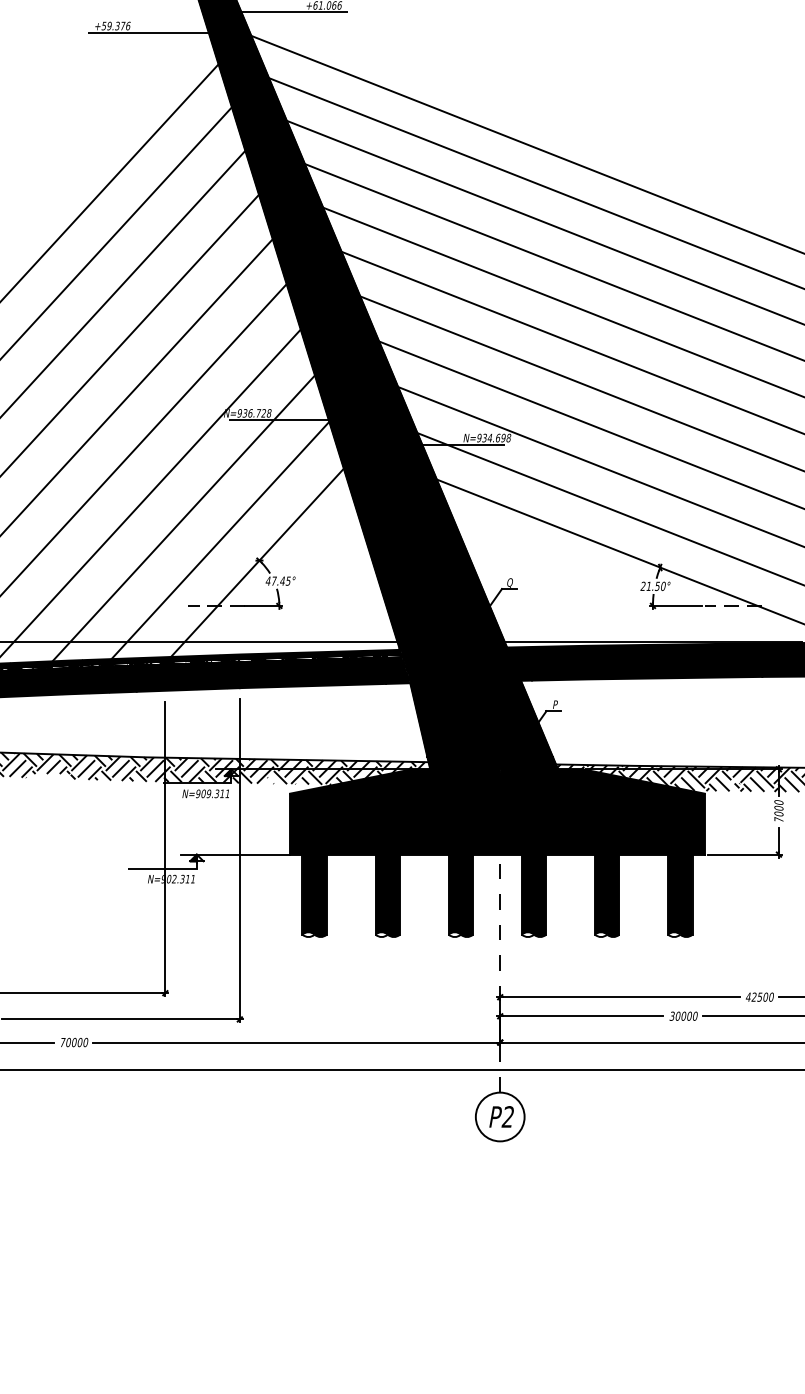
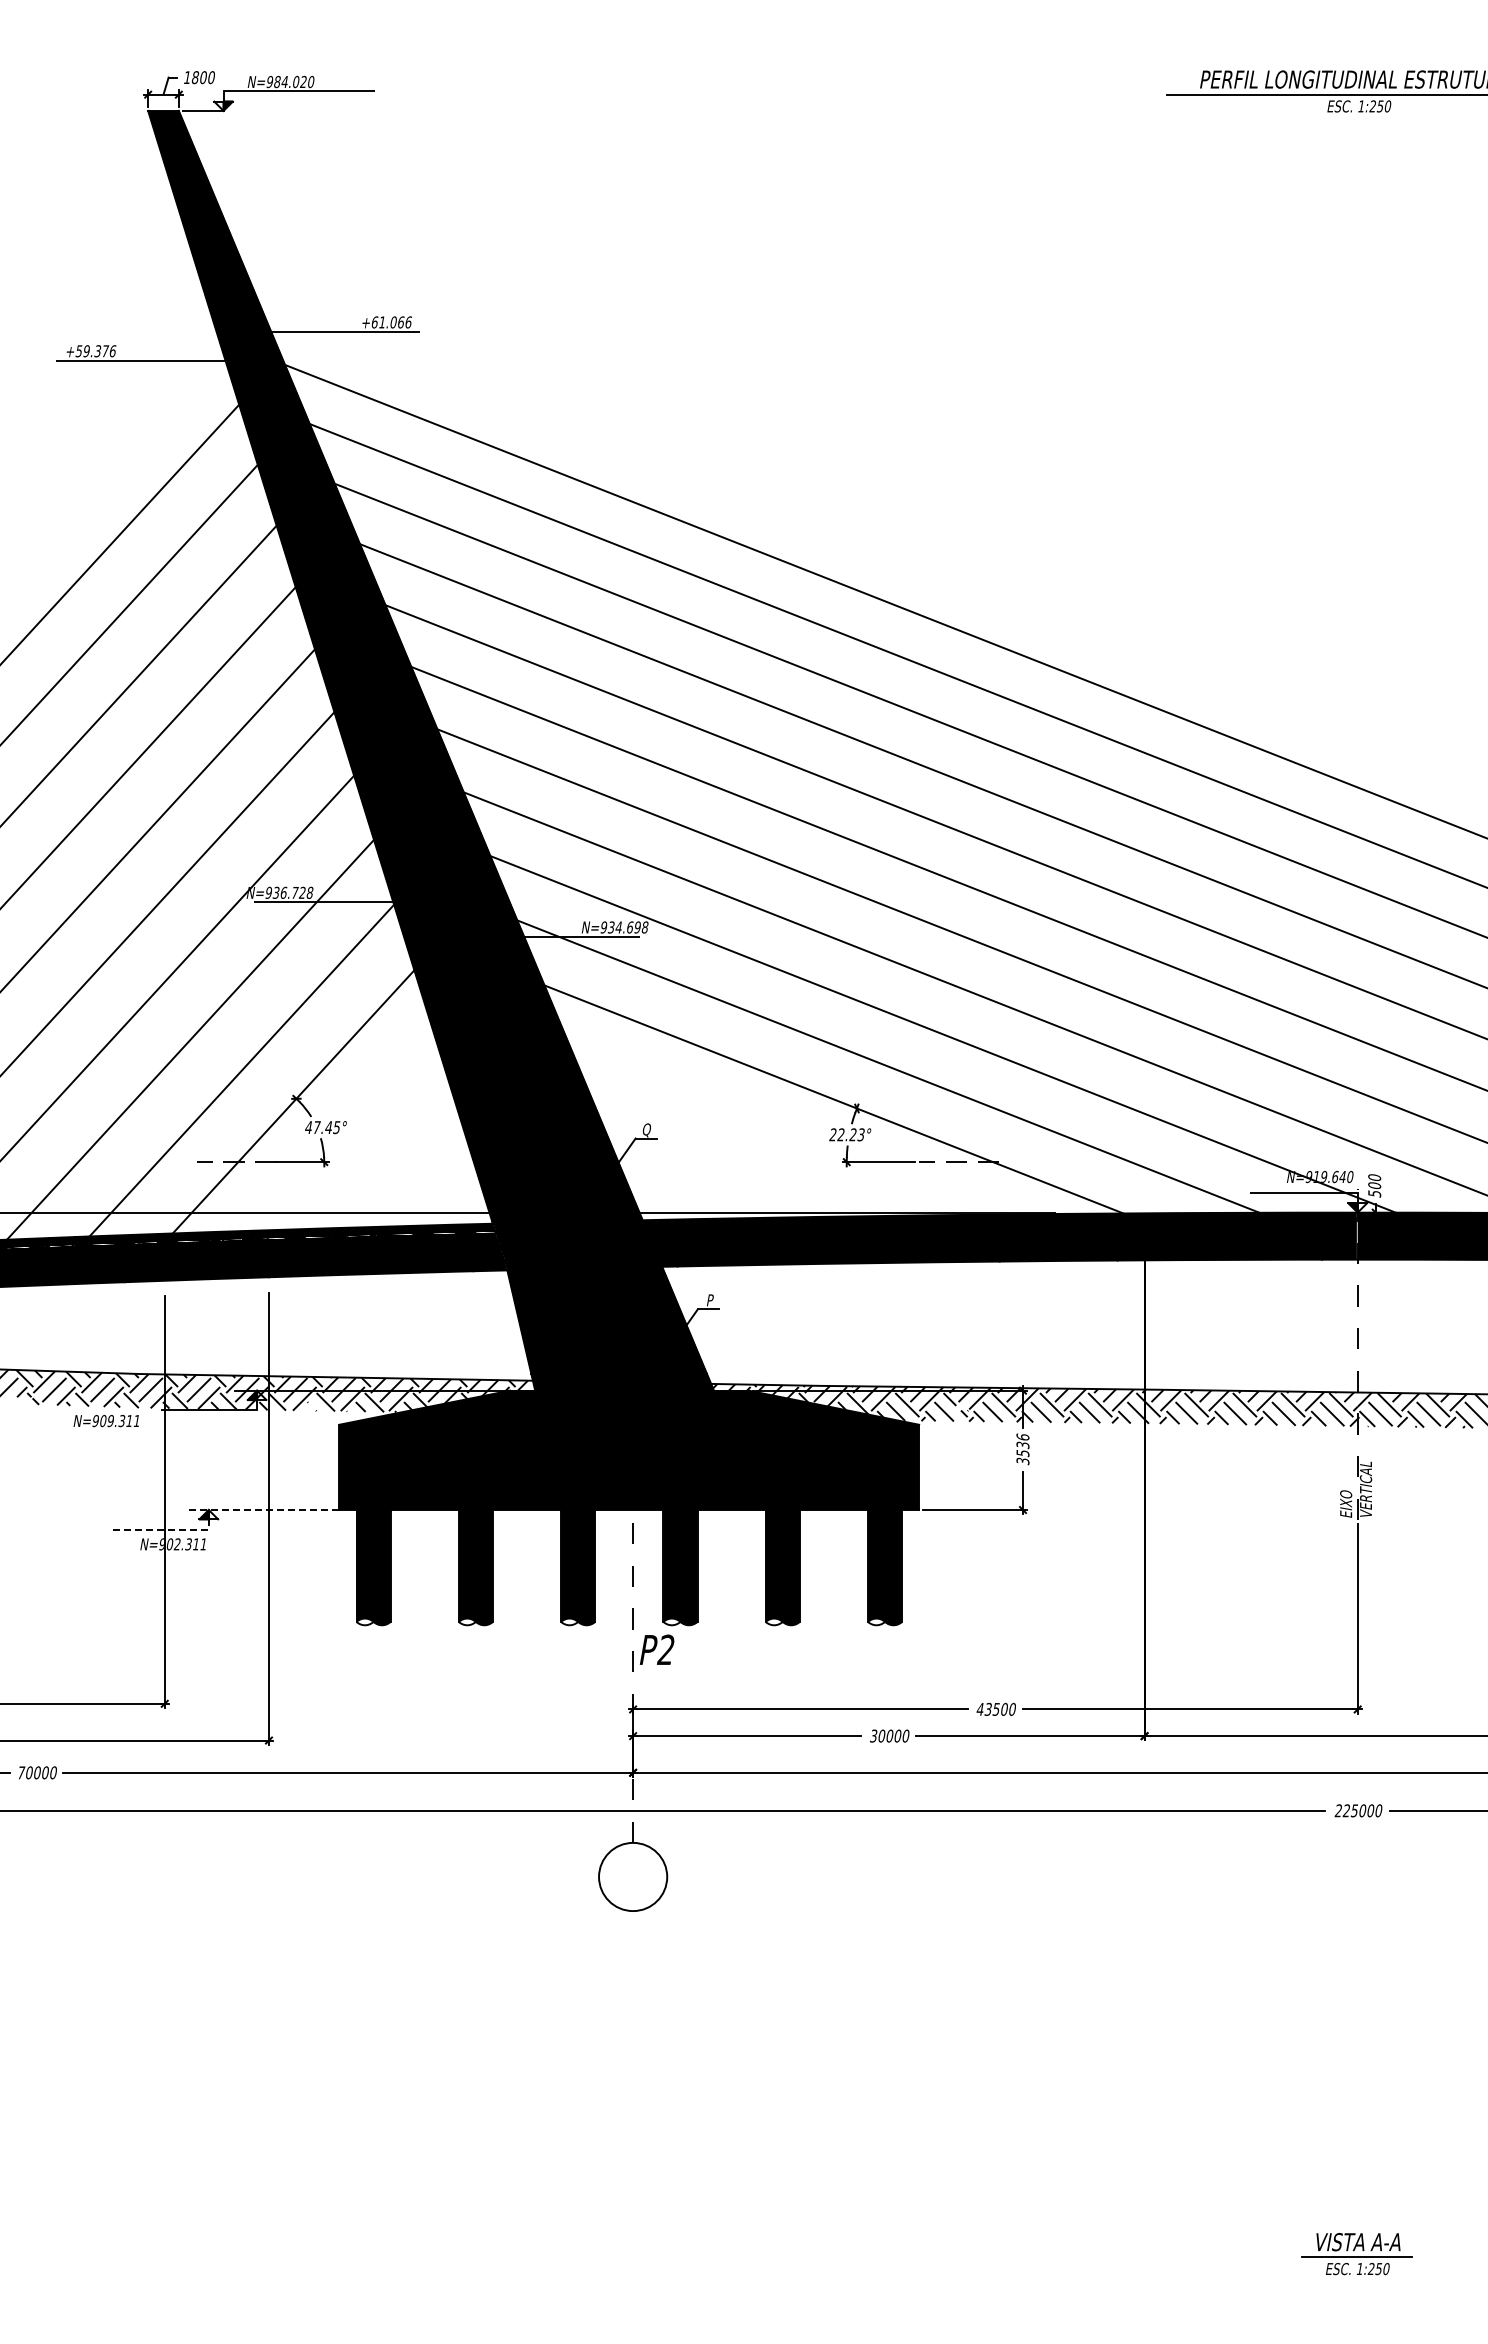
text: (655, 586) -> (850, 1134), 21.50° -> 22.23°
text: (205, 794) -> (105, 1421), moved
text: (778, 811) -> (1022, 1449), 7000 -> 3536
line: (235, 854) -> (262, 1509), solid -> dashed
line: (166, 868) -> (166, 1529), solid -> dashed
text: (753, 997) -> (987, 1709), 42500 -> 43500
text: (501, 1116) -> (656, 1649), moved

